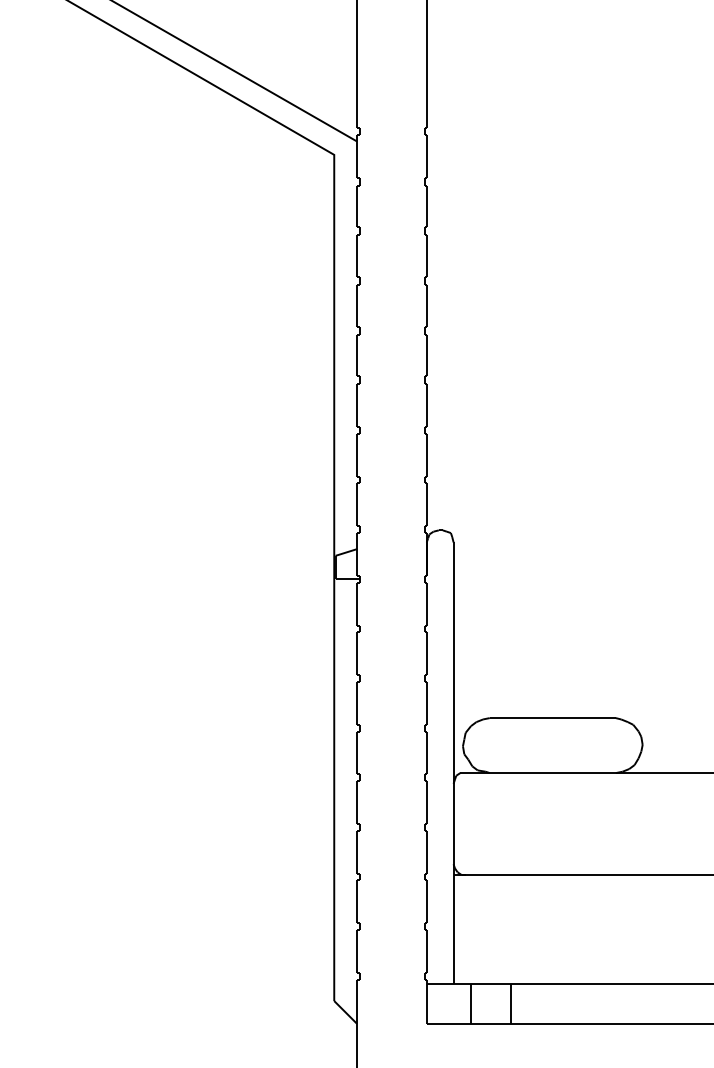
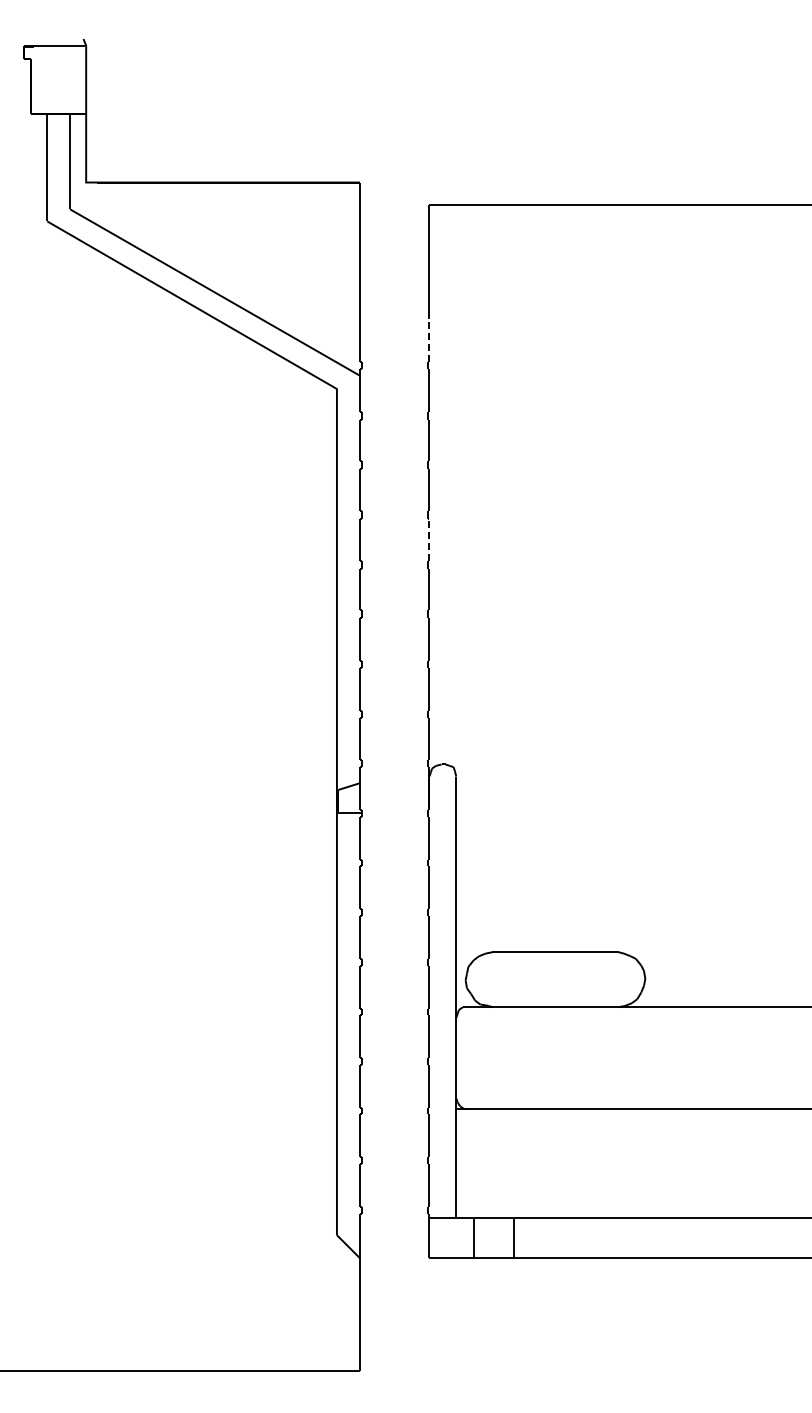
line: (426, 106) -> (429, 340), solid -> dashed
line: (426, 305) -> (429, 539), solid -> dashed

